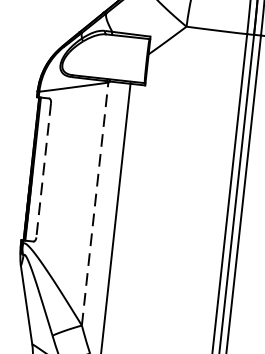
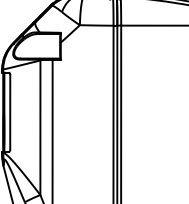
line: (44, 170) -> (10, 112), dashed -> solid
line: (95, 203) -> (40, 127), dashed -> solid

